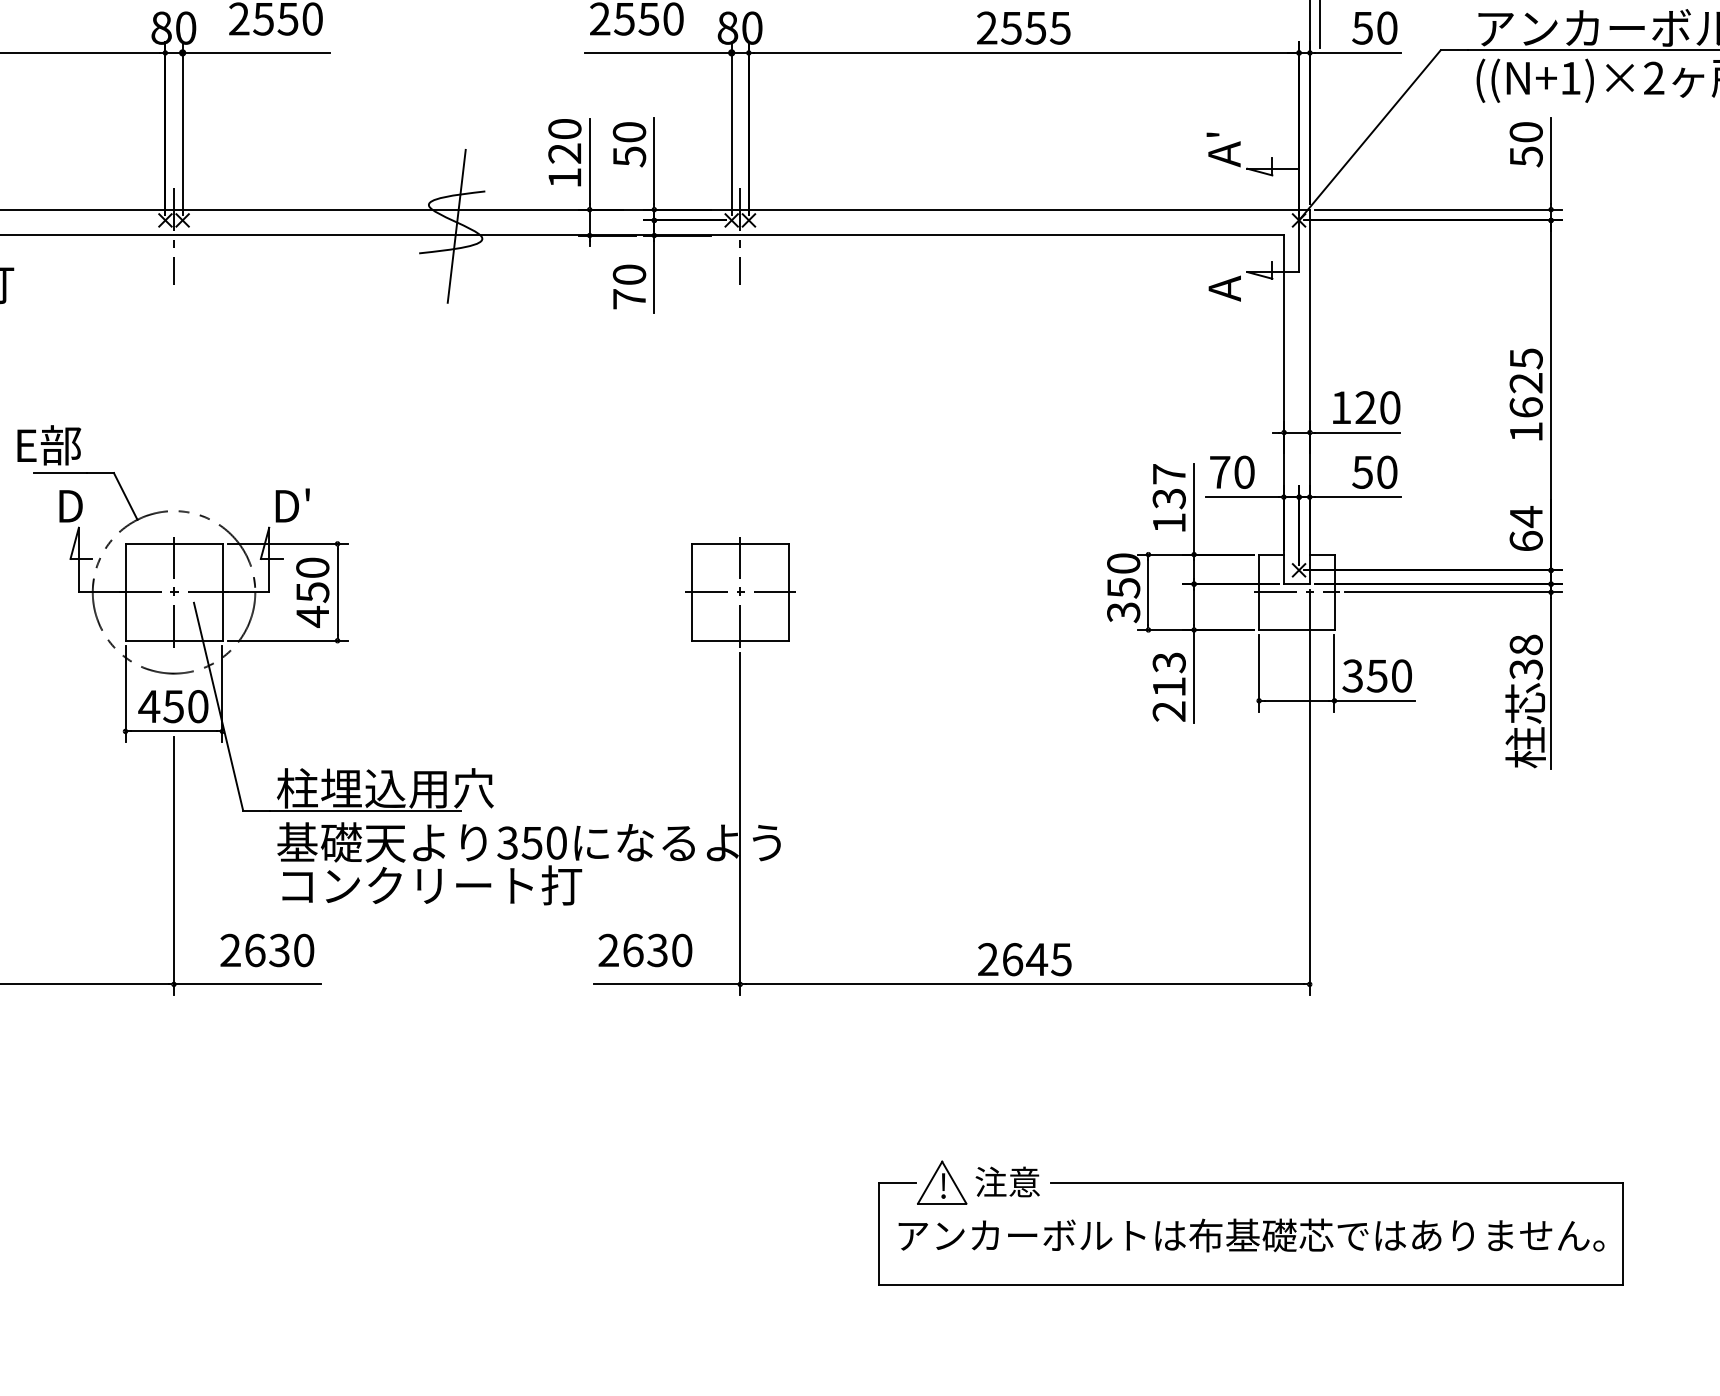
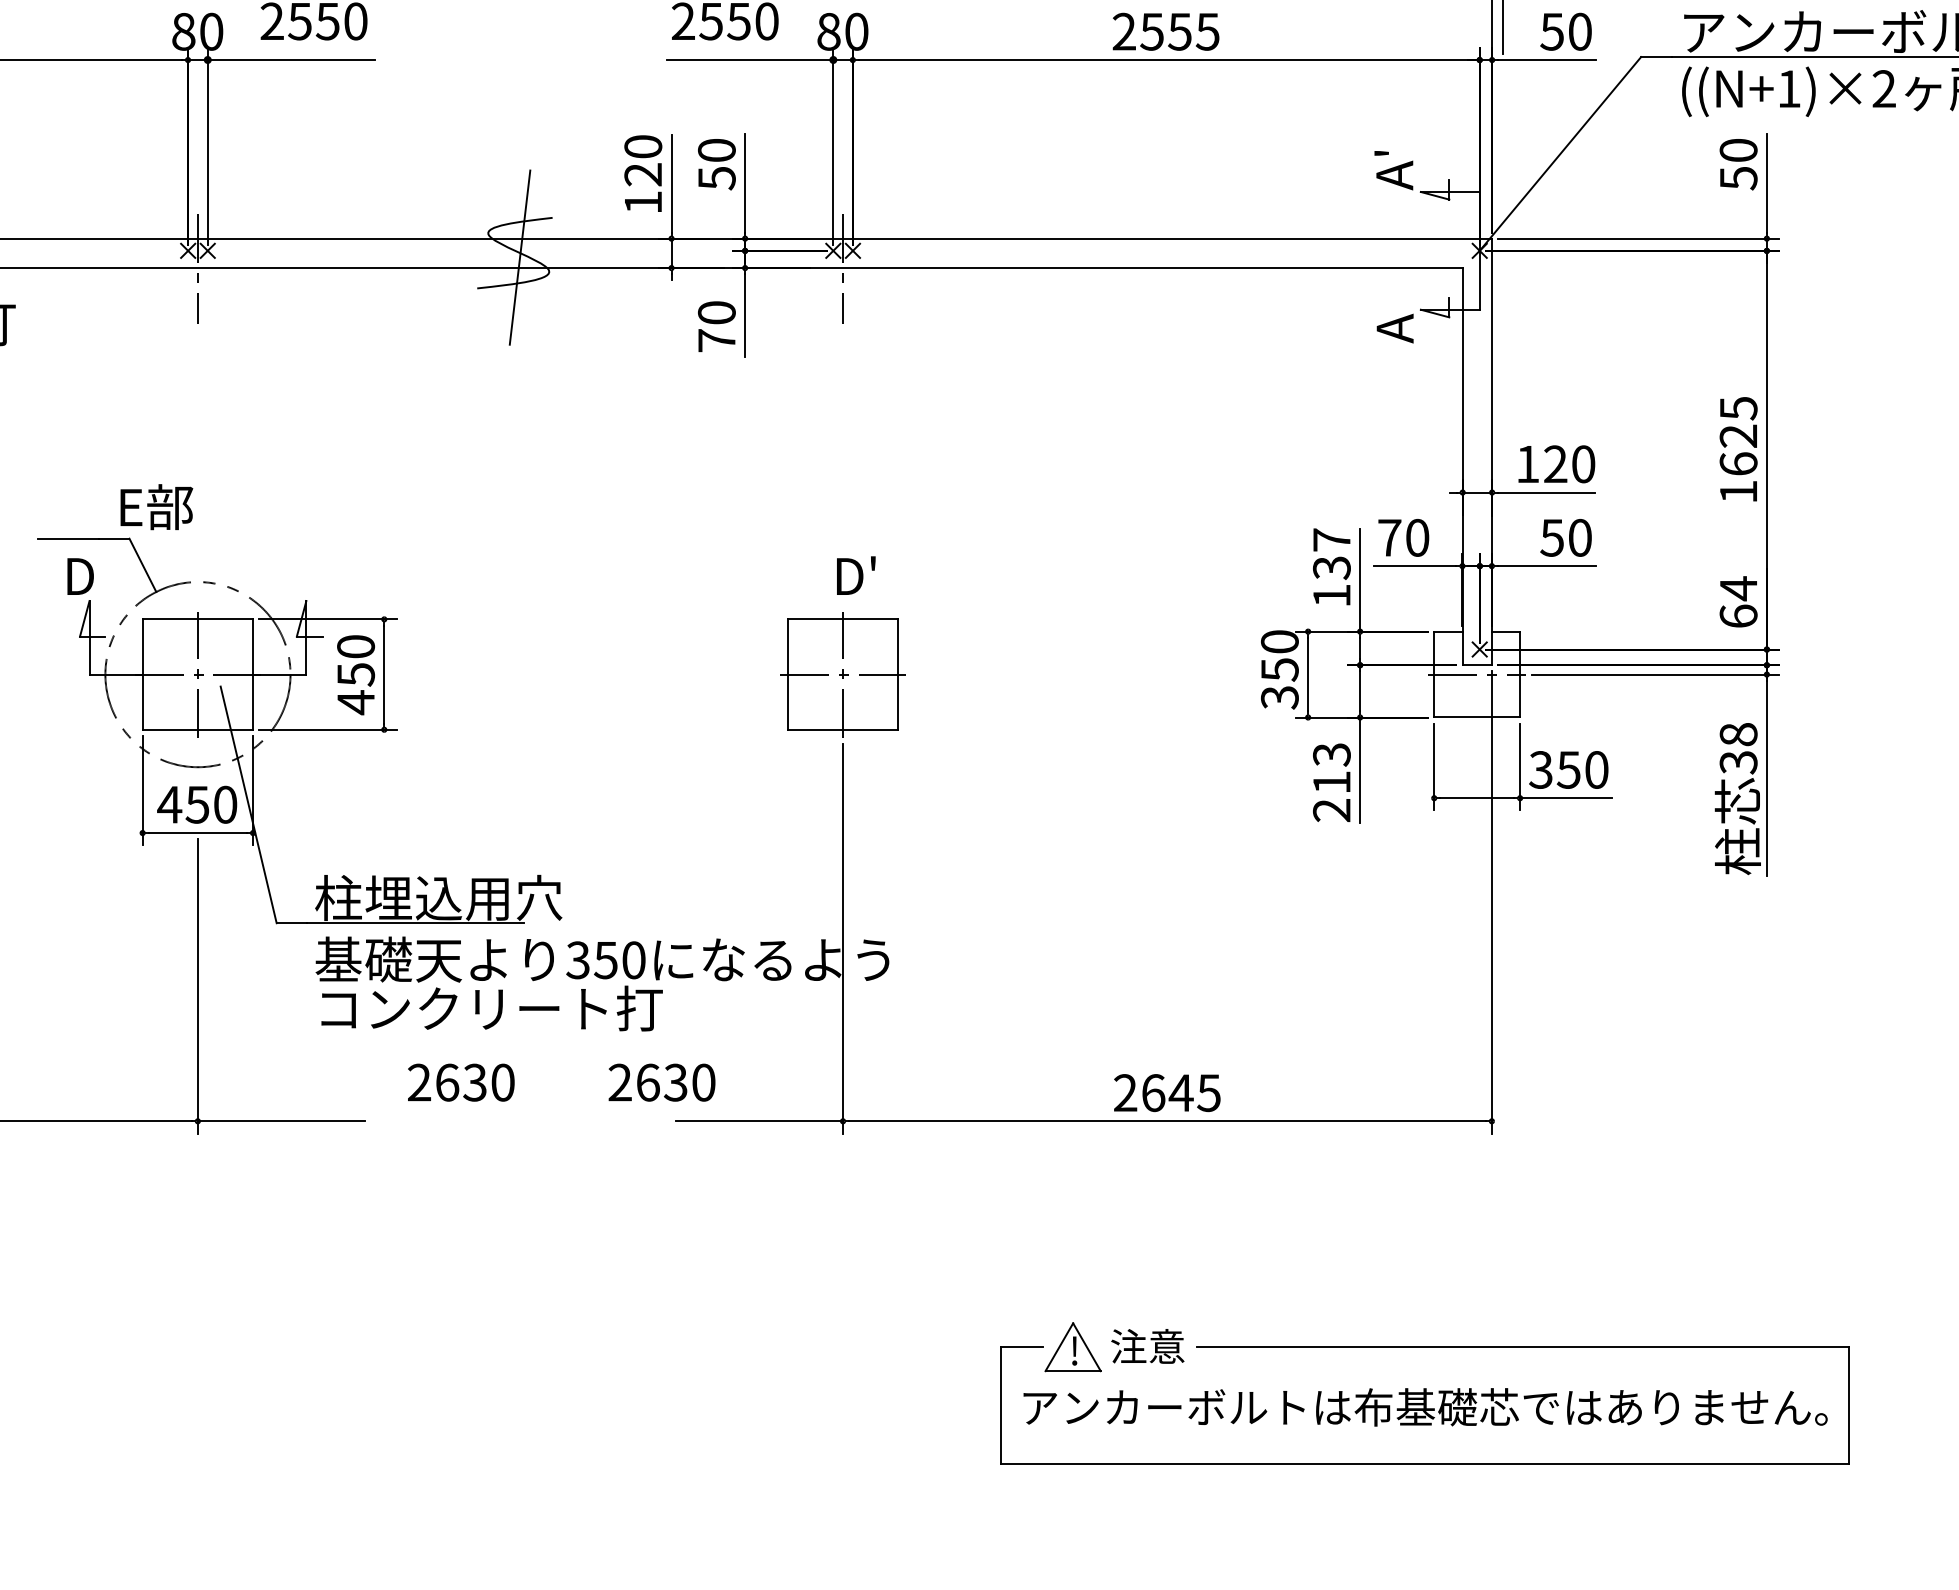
text: (49, 445) -> (156, 507), moved
text: (293, 505) -> (856, 575), moved
text: (267, 950) -> (461, 1082), moved
text: (644, 950) -> (661, 1082), moved

